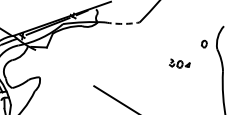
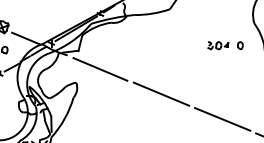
arc: (122, 23) -> (152, 13), dashed -> solid
part: (204, 43) -> (240, 45), moved
line: (64, 68) -> (100, 69), added

